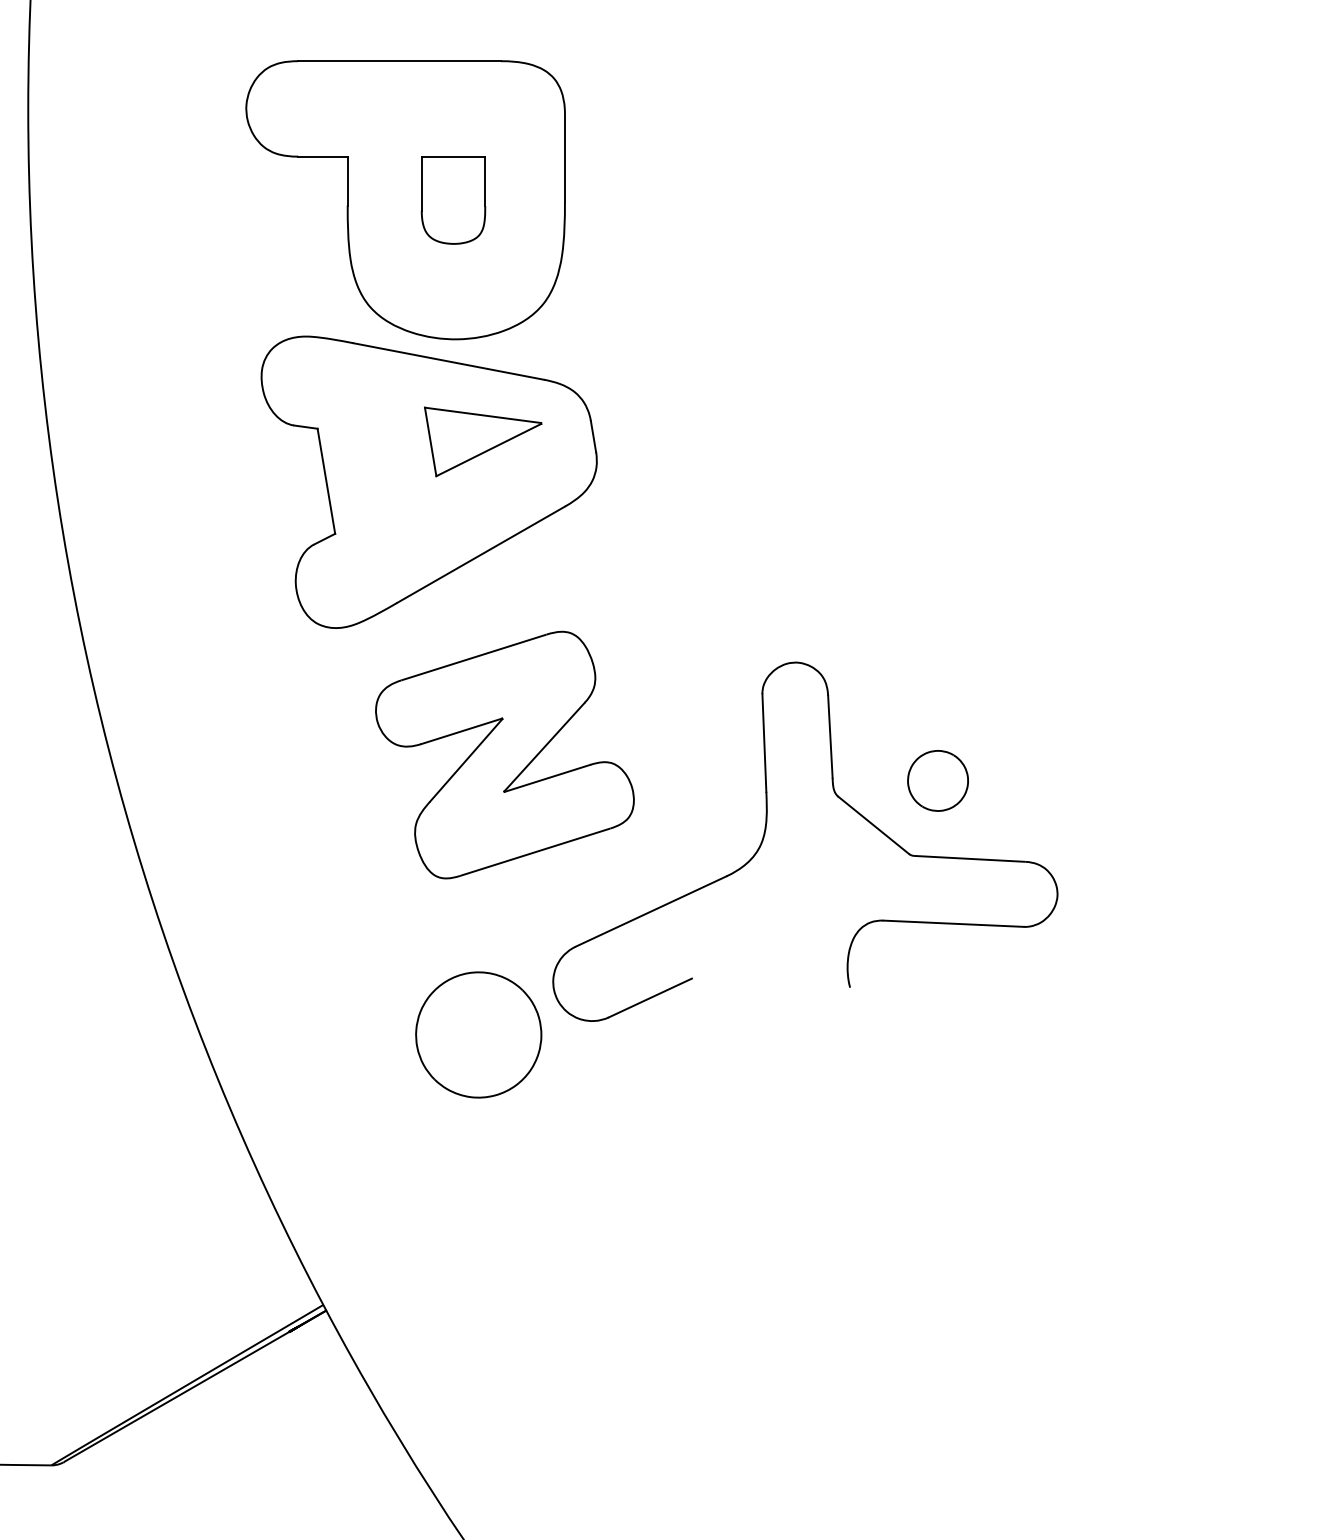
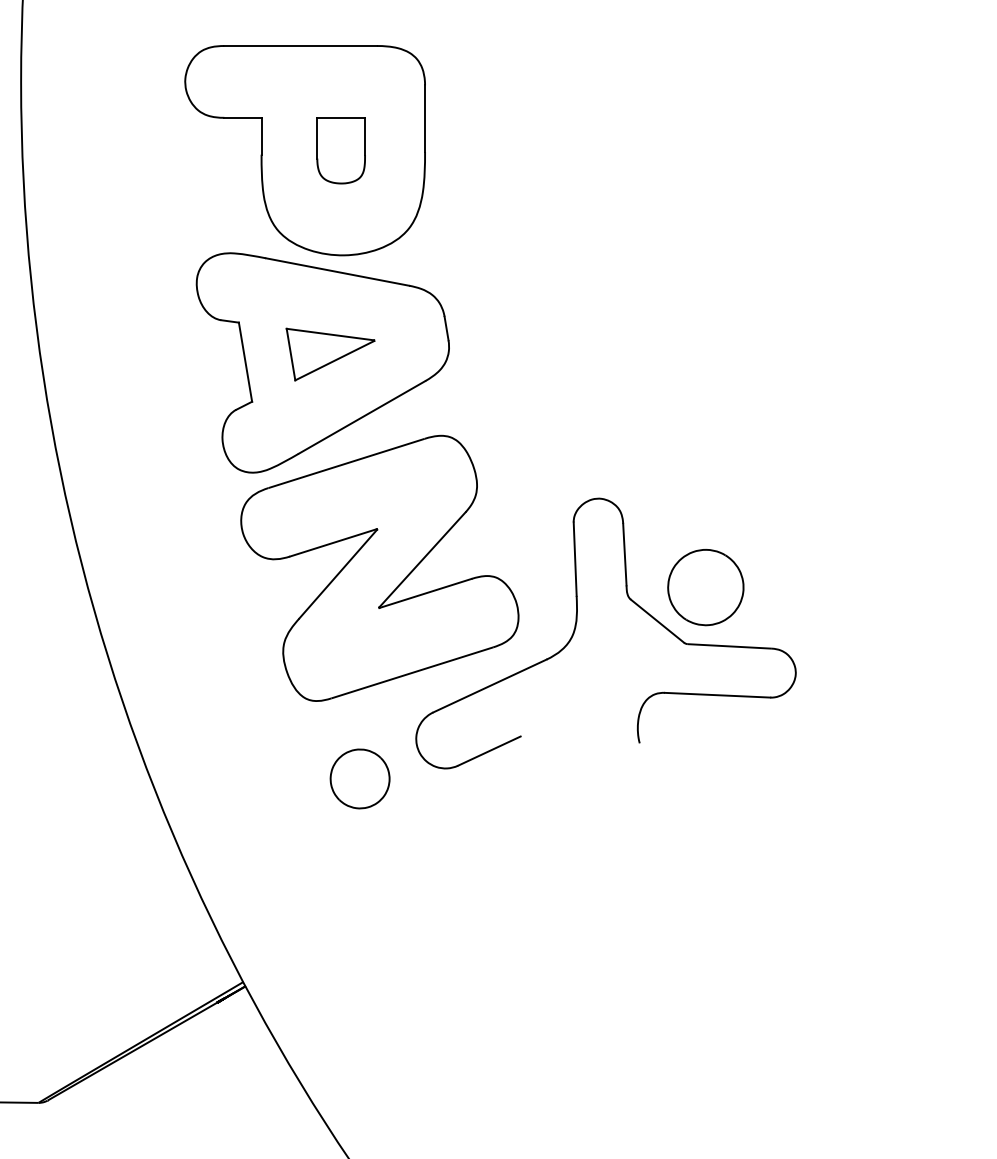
part: (483, 441) -> (330, 354), moved
part: (504, 754) -> (379, 567), size x1.43
part: (937, 780) -> (705, 587), size x1.67
part: (477, 1034) -> (359, 778), size x0.62

